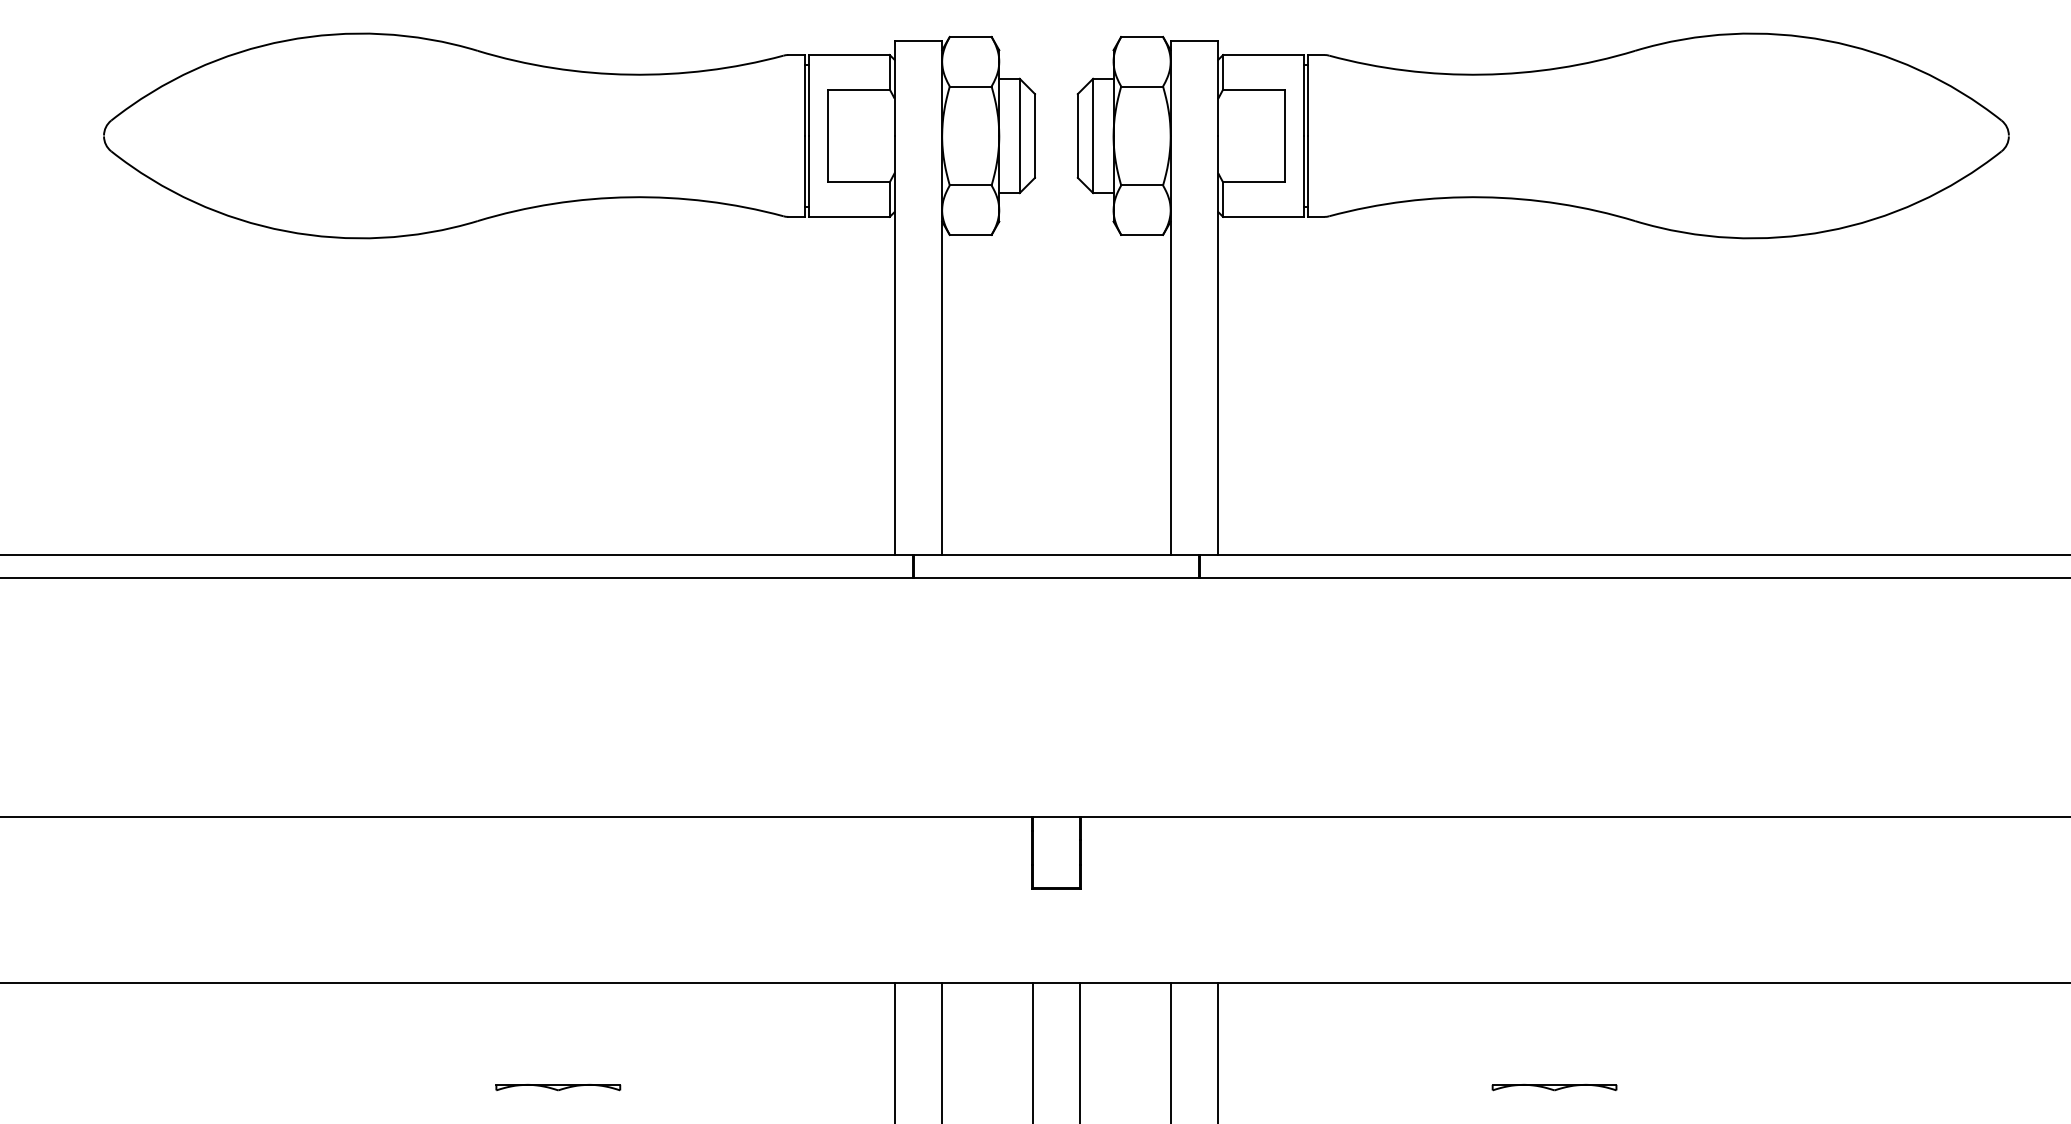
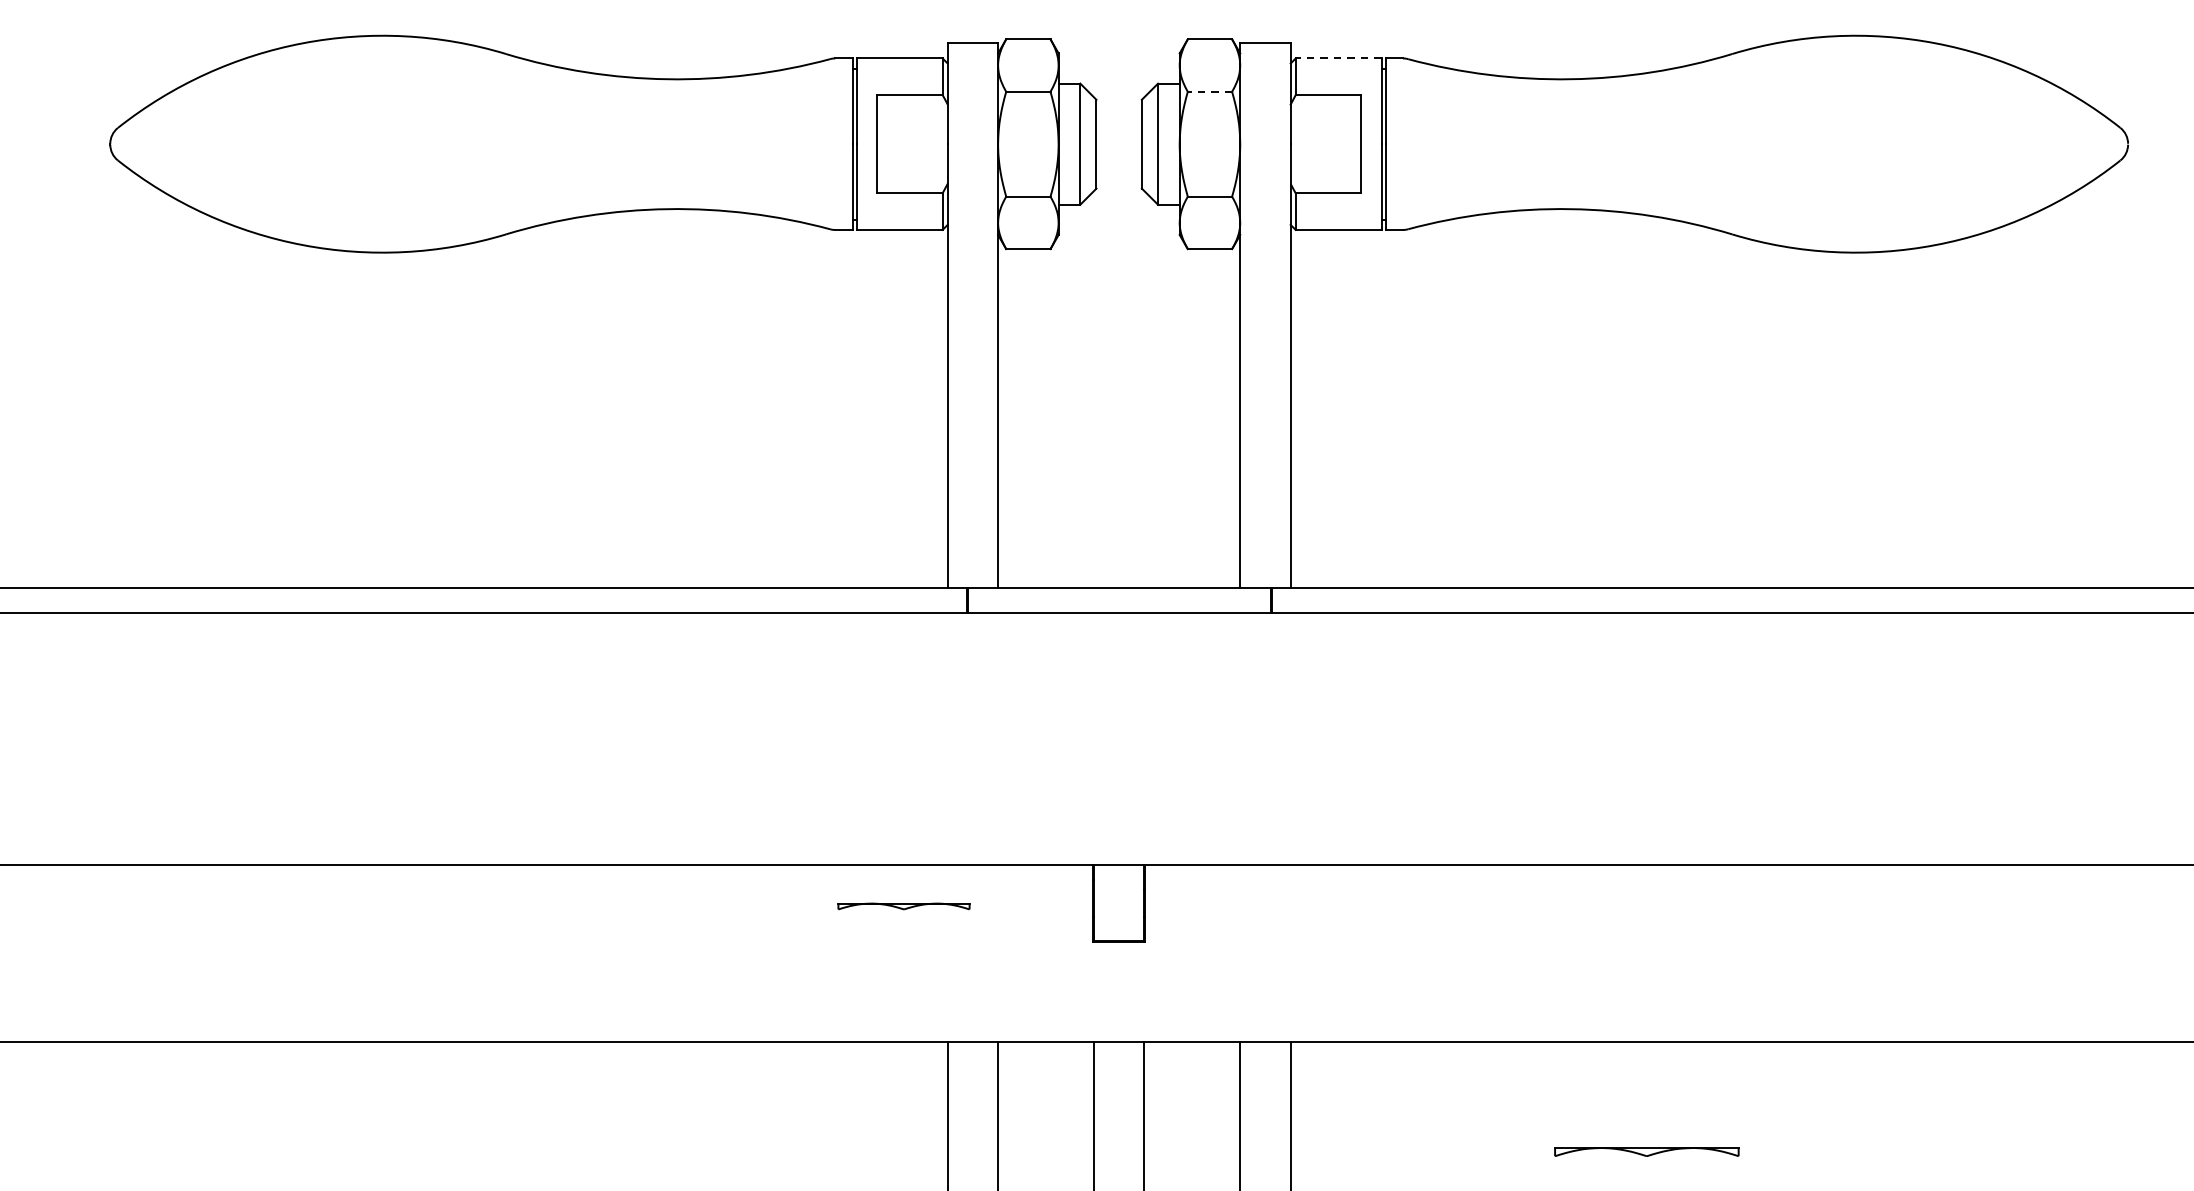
line: (1263, 55) -> (1338, 58), solid -> dashed
line: (1142, 86) -> (1210, 91), solid -> dashed
part: (558, 1087) -> (904, 906), moved
part: (1554, 1087) -> (1646, 1152), size x1.4

